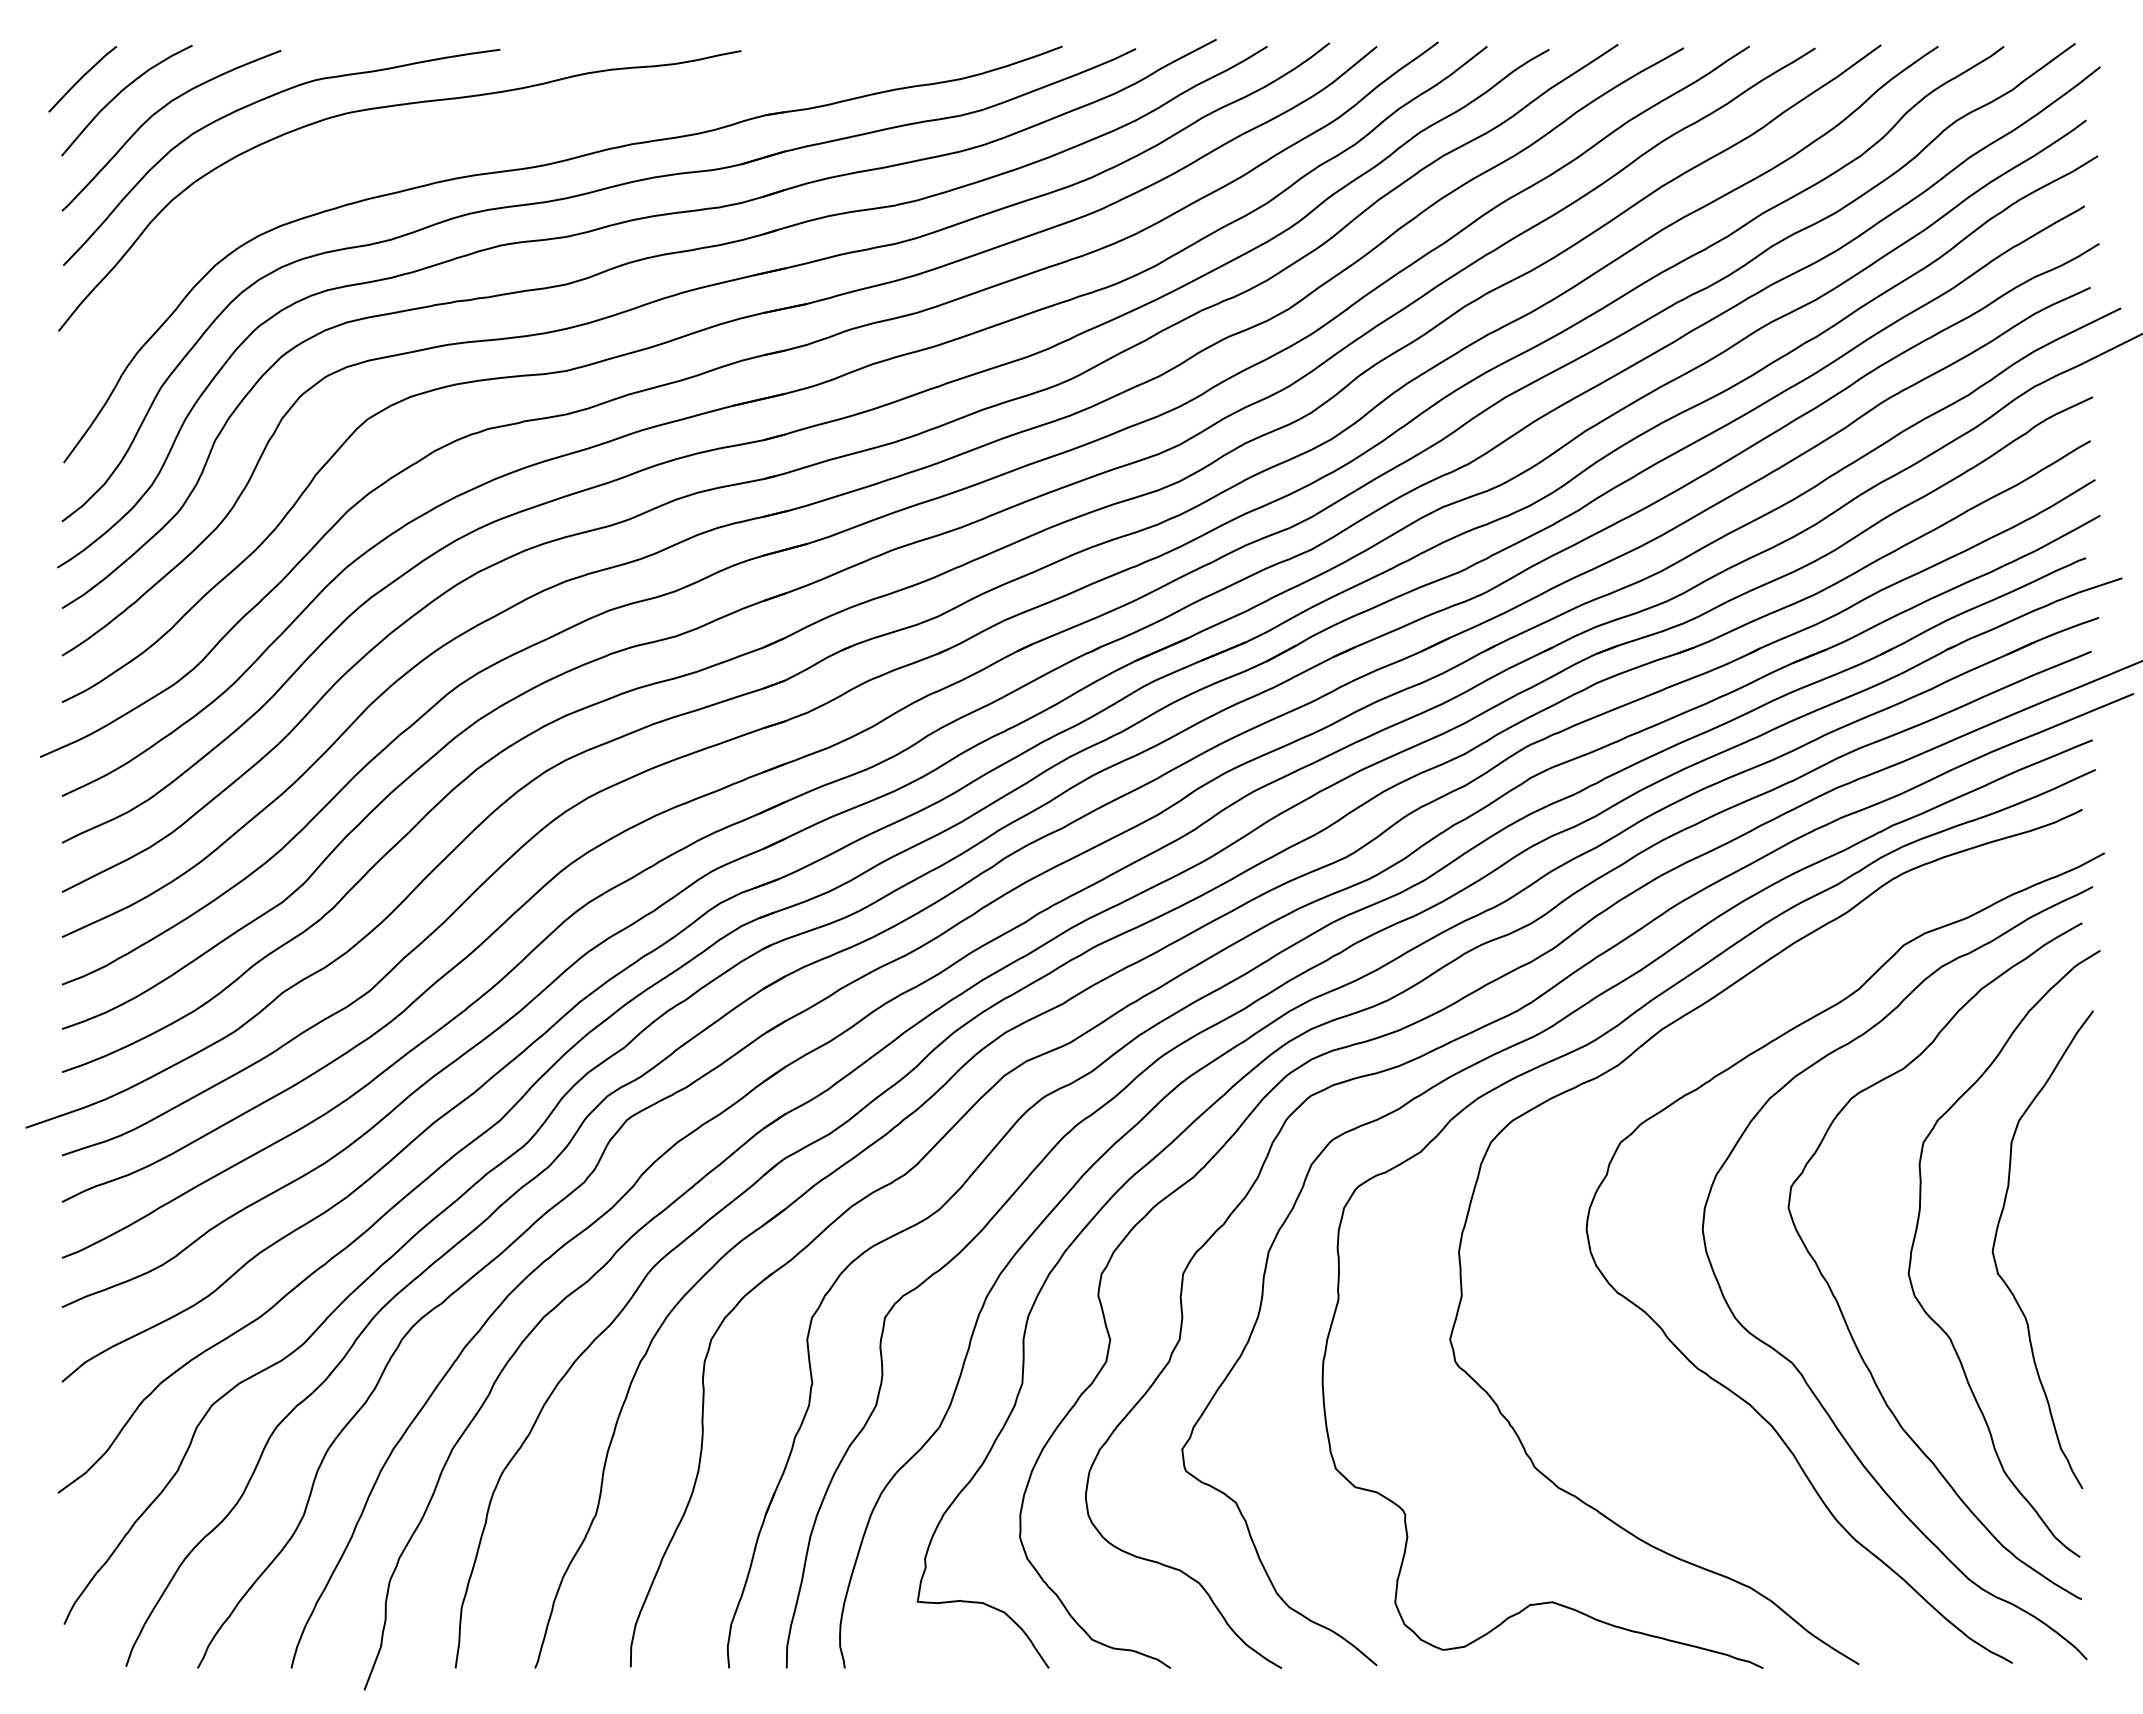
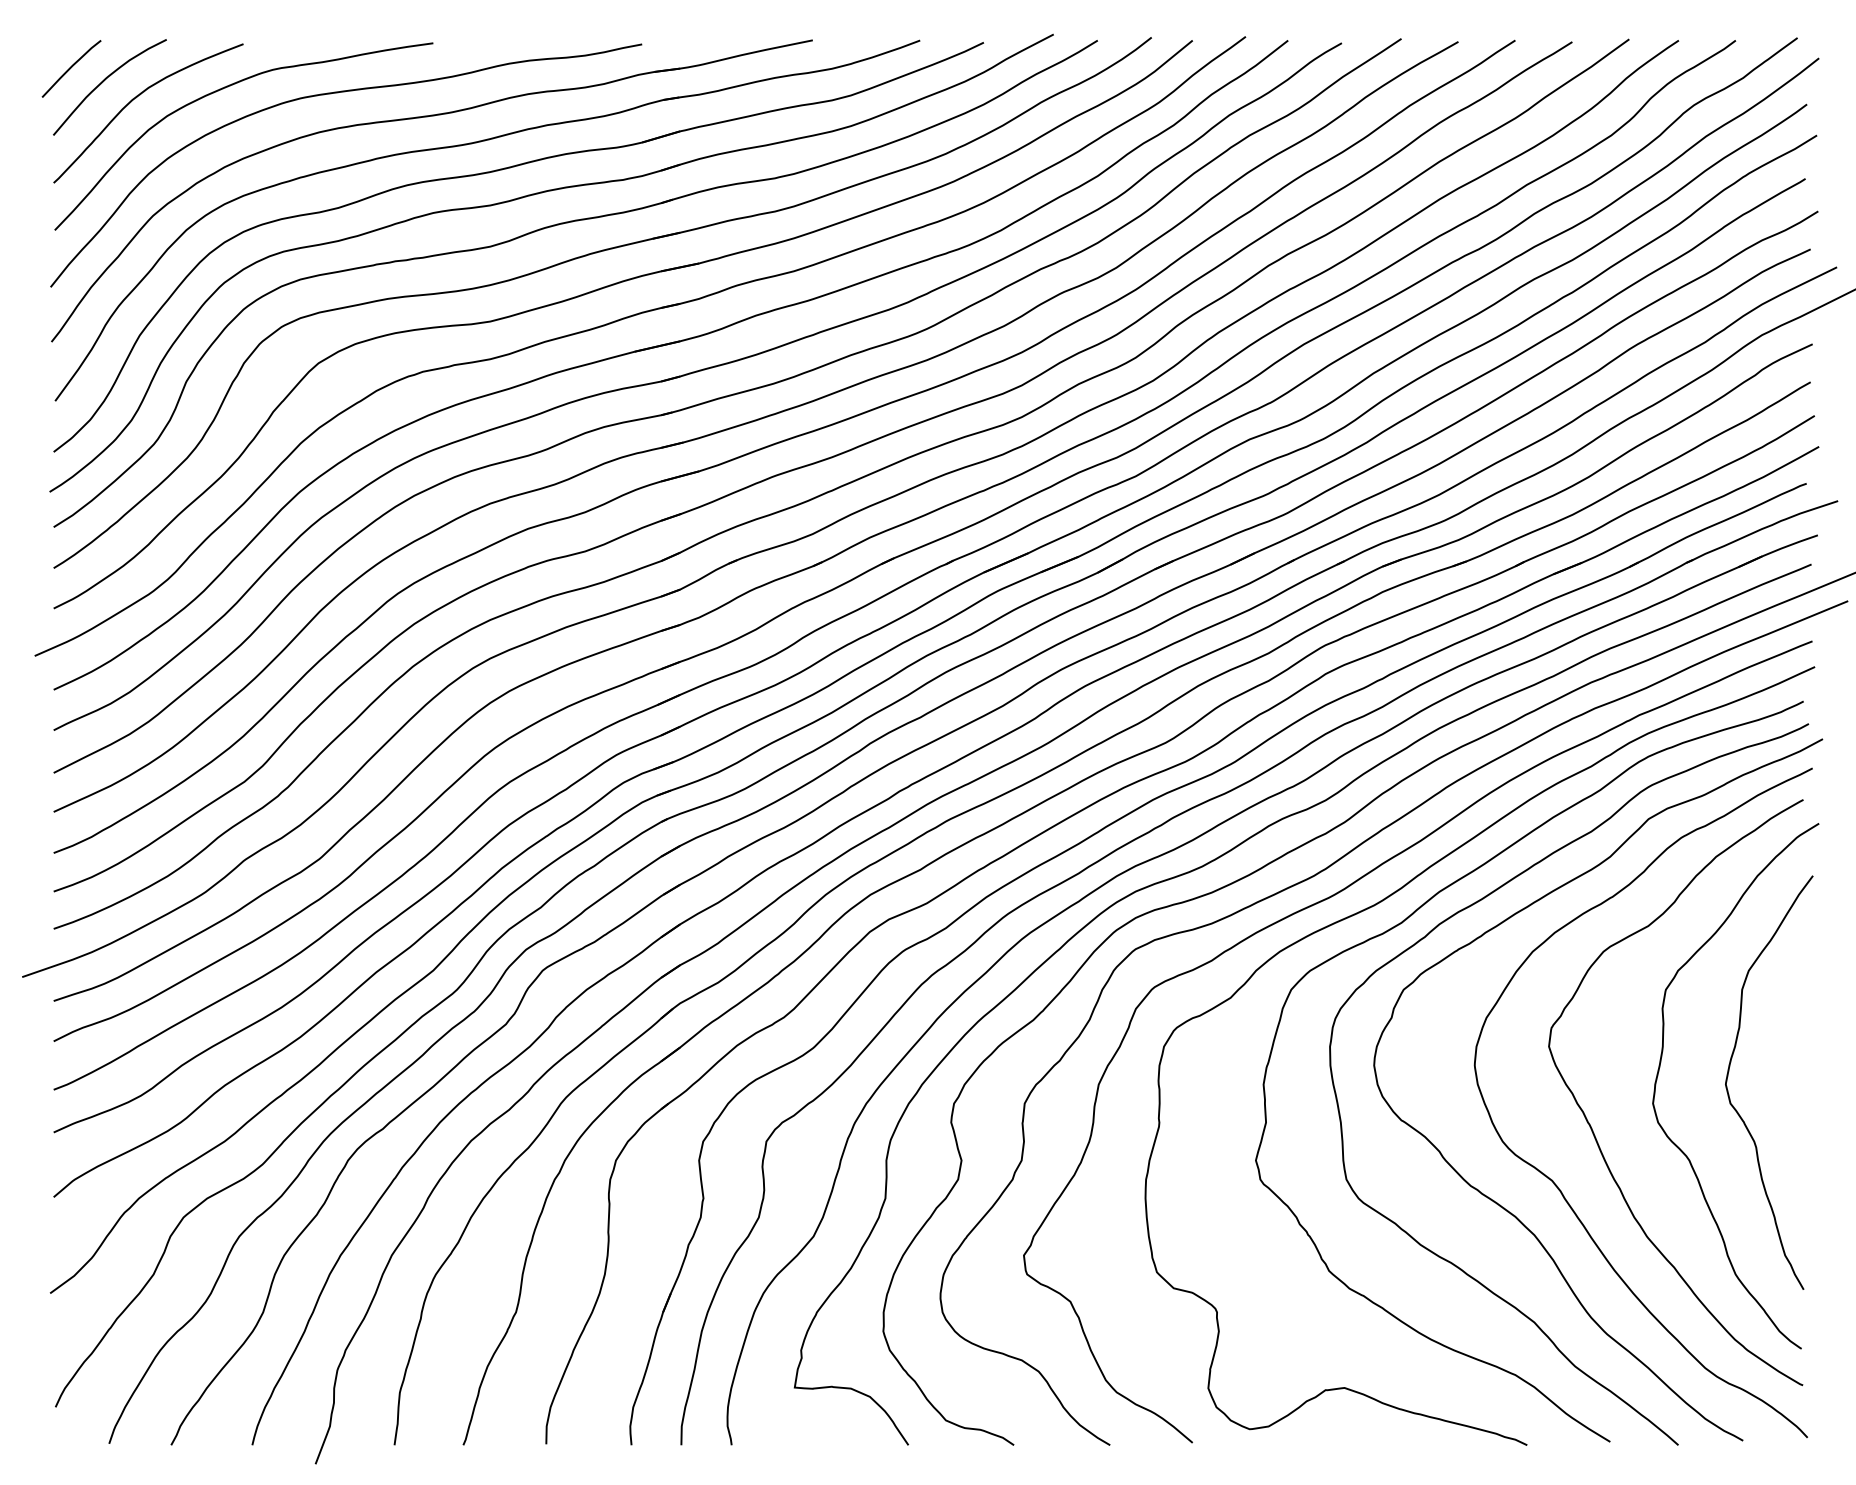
part: (484, 136) -> (419, 118), added
curve: (1700, 1045) -> (1472, 905), added

